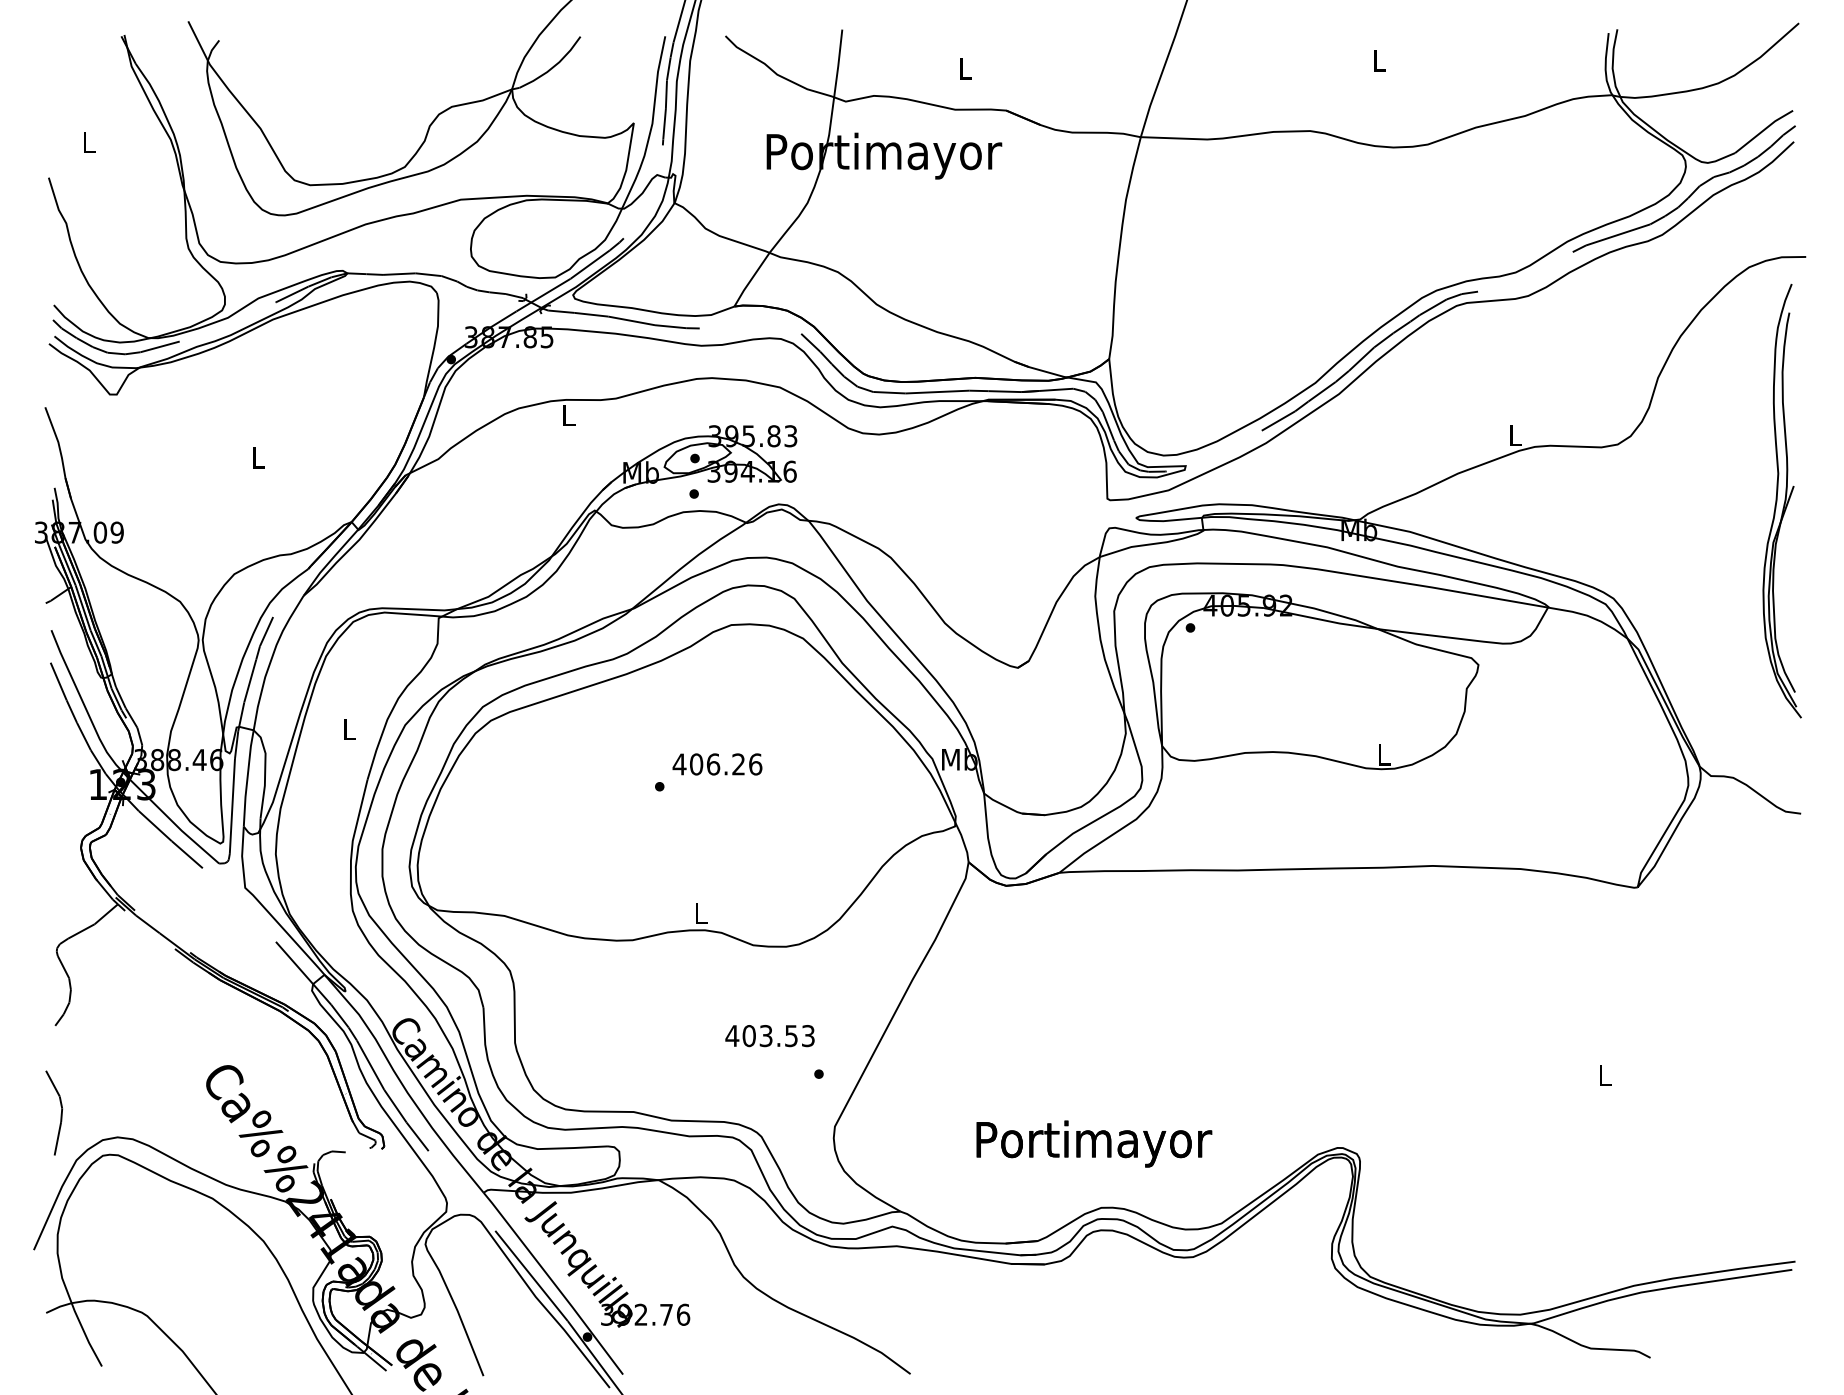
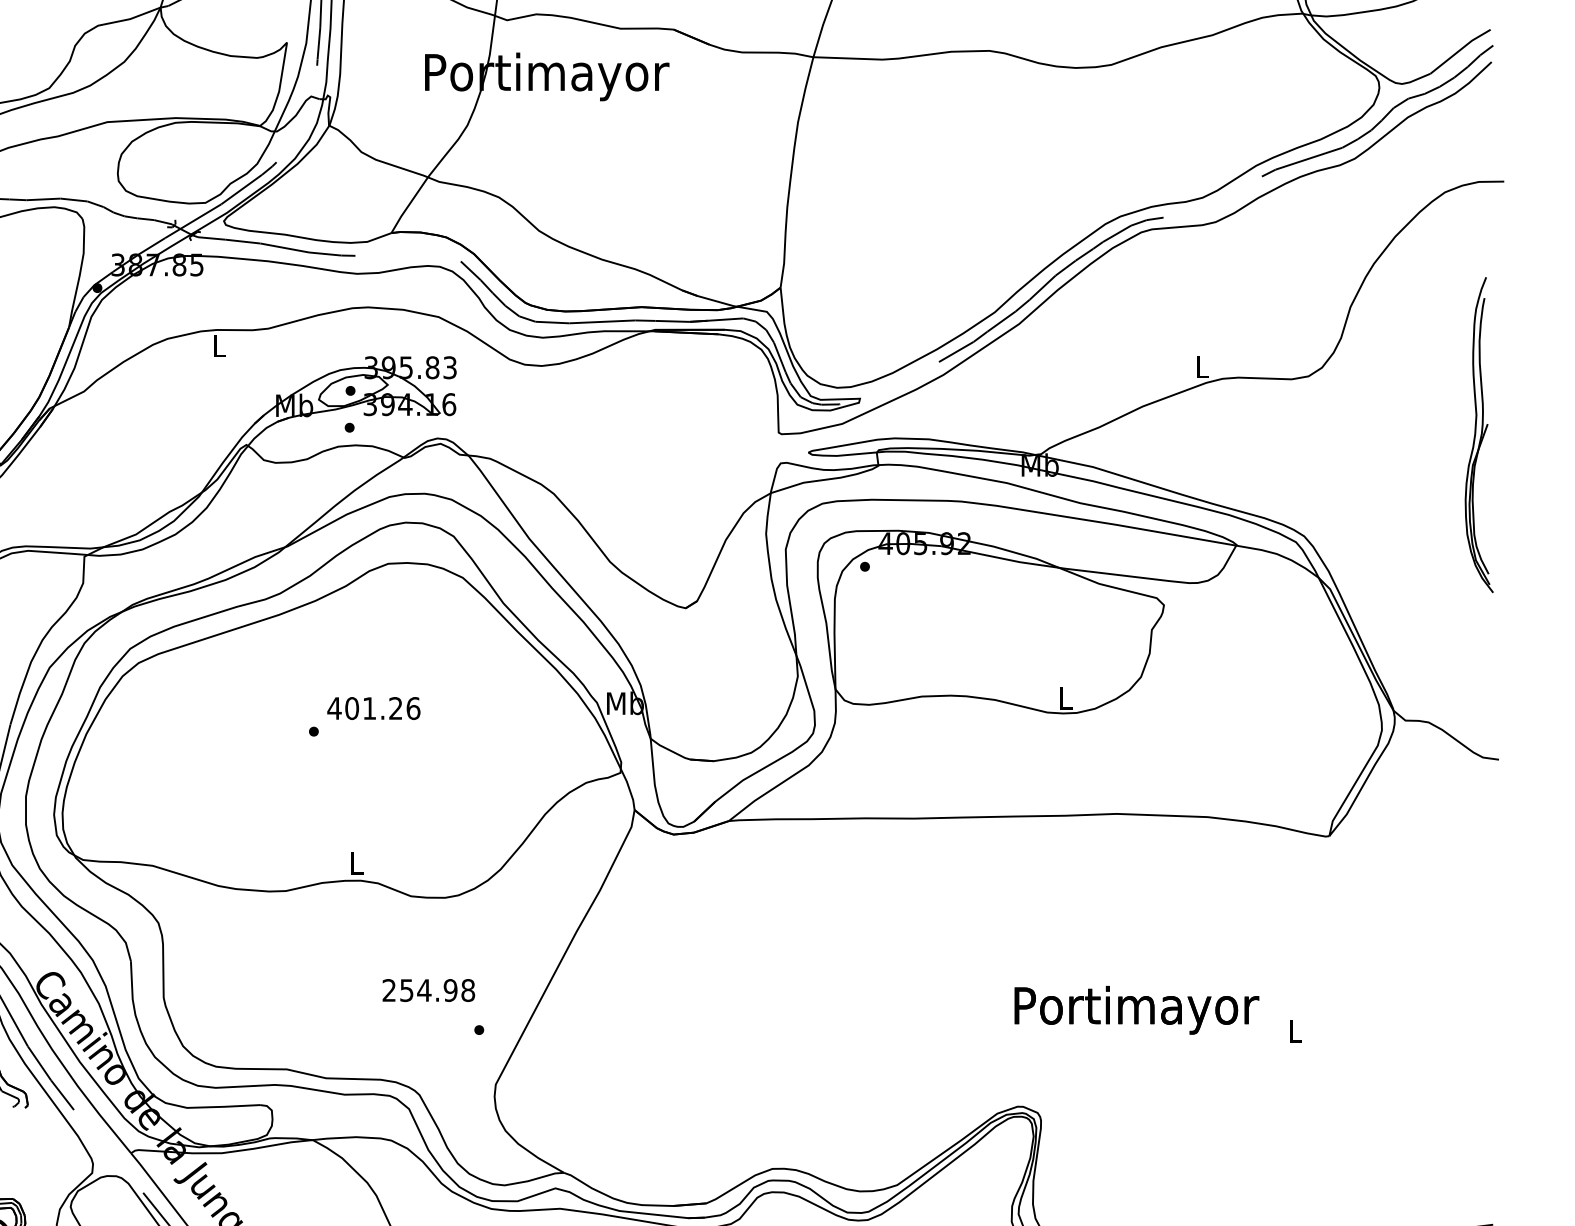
part: (1781, 500) -> (1478, 434), size x0.7
text: (713, 764) -> (369, 708), 406.26 -> 401.26
text: (769, 1036) -> (427, 990), 403.53 -> 254.98
text: (1094, 1143) -> (1137, 1009), moved

